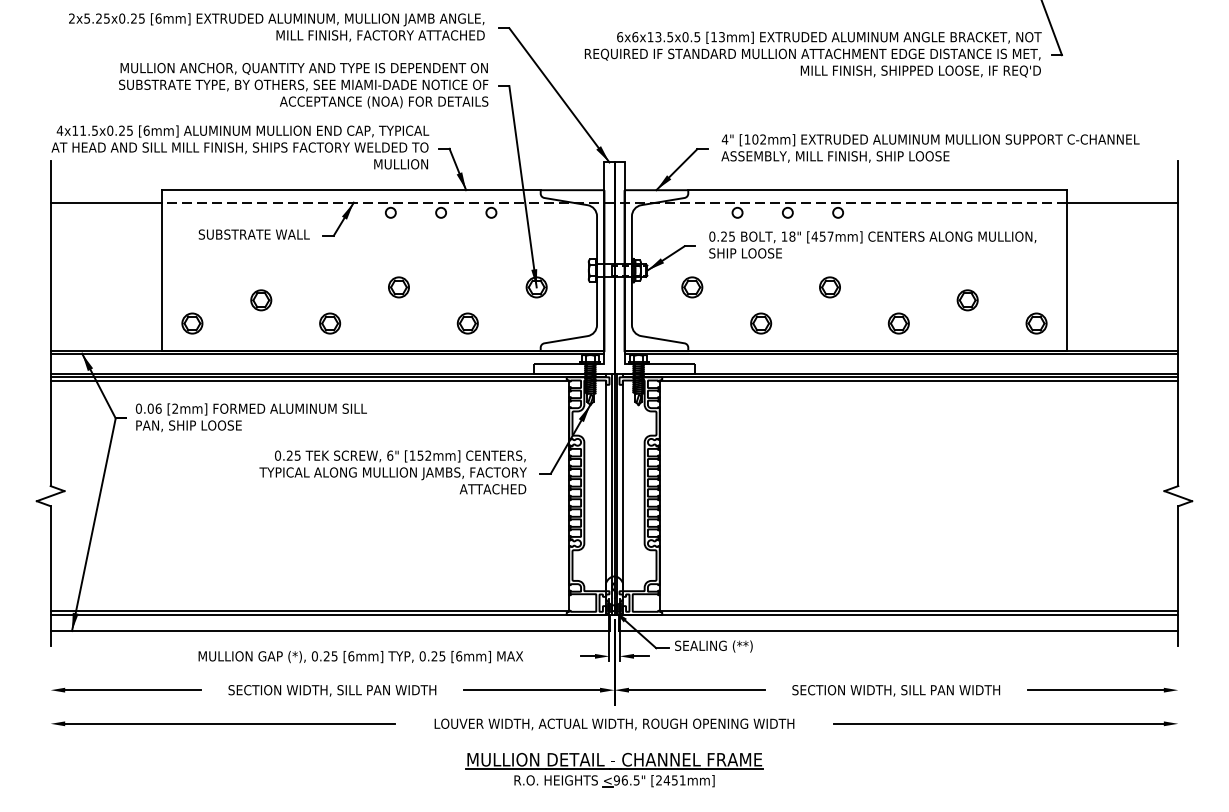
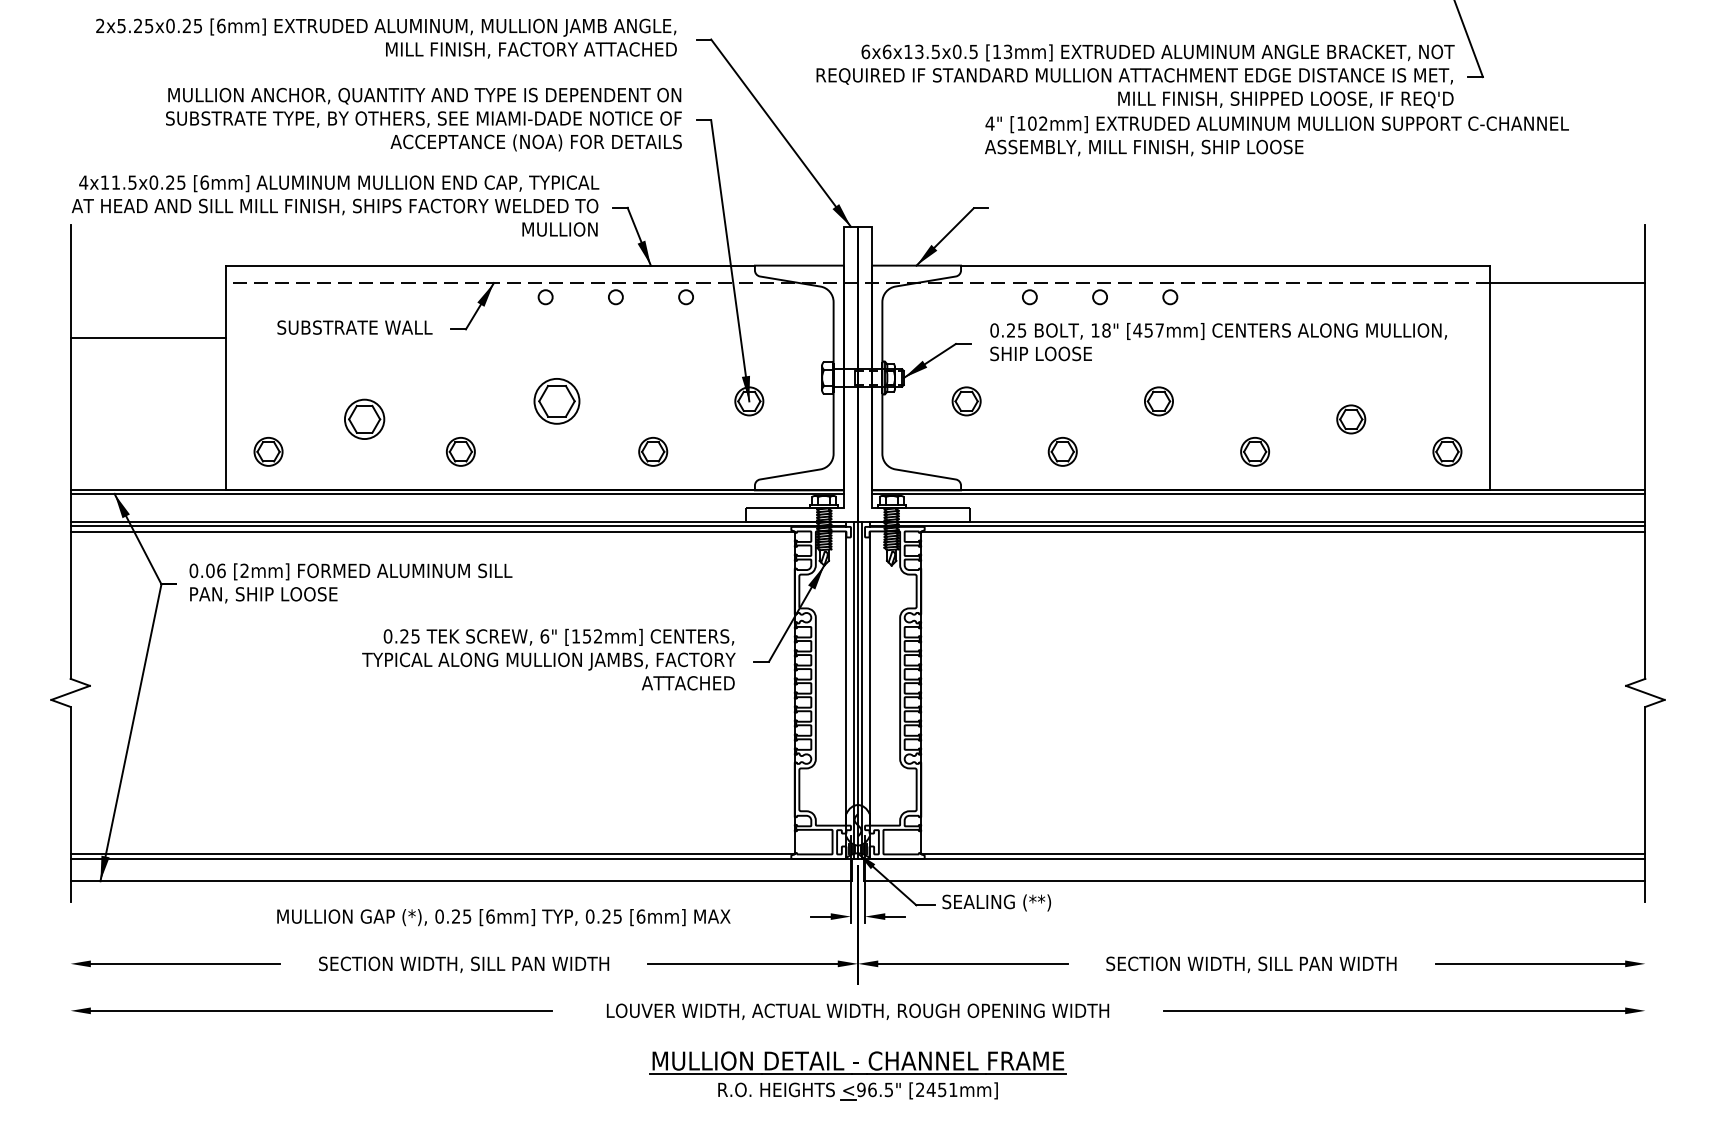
text: (930, 148) -> (1276, 136), moved
line: (105, 202) -> (147, 337), moved
part: (398, 287) -> (556, 401), size x1.6
part: (261, 300) -> (365, 419), size x1.4

